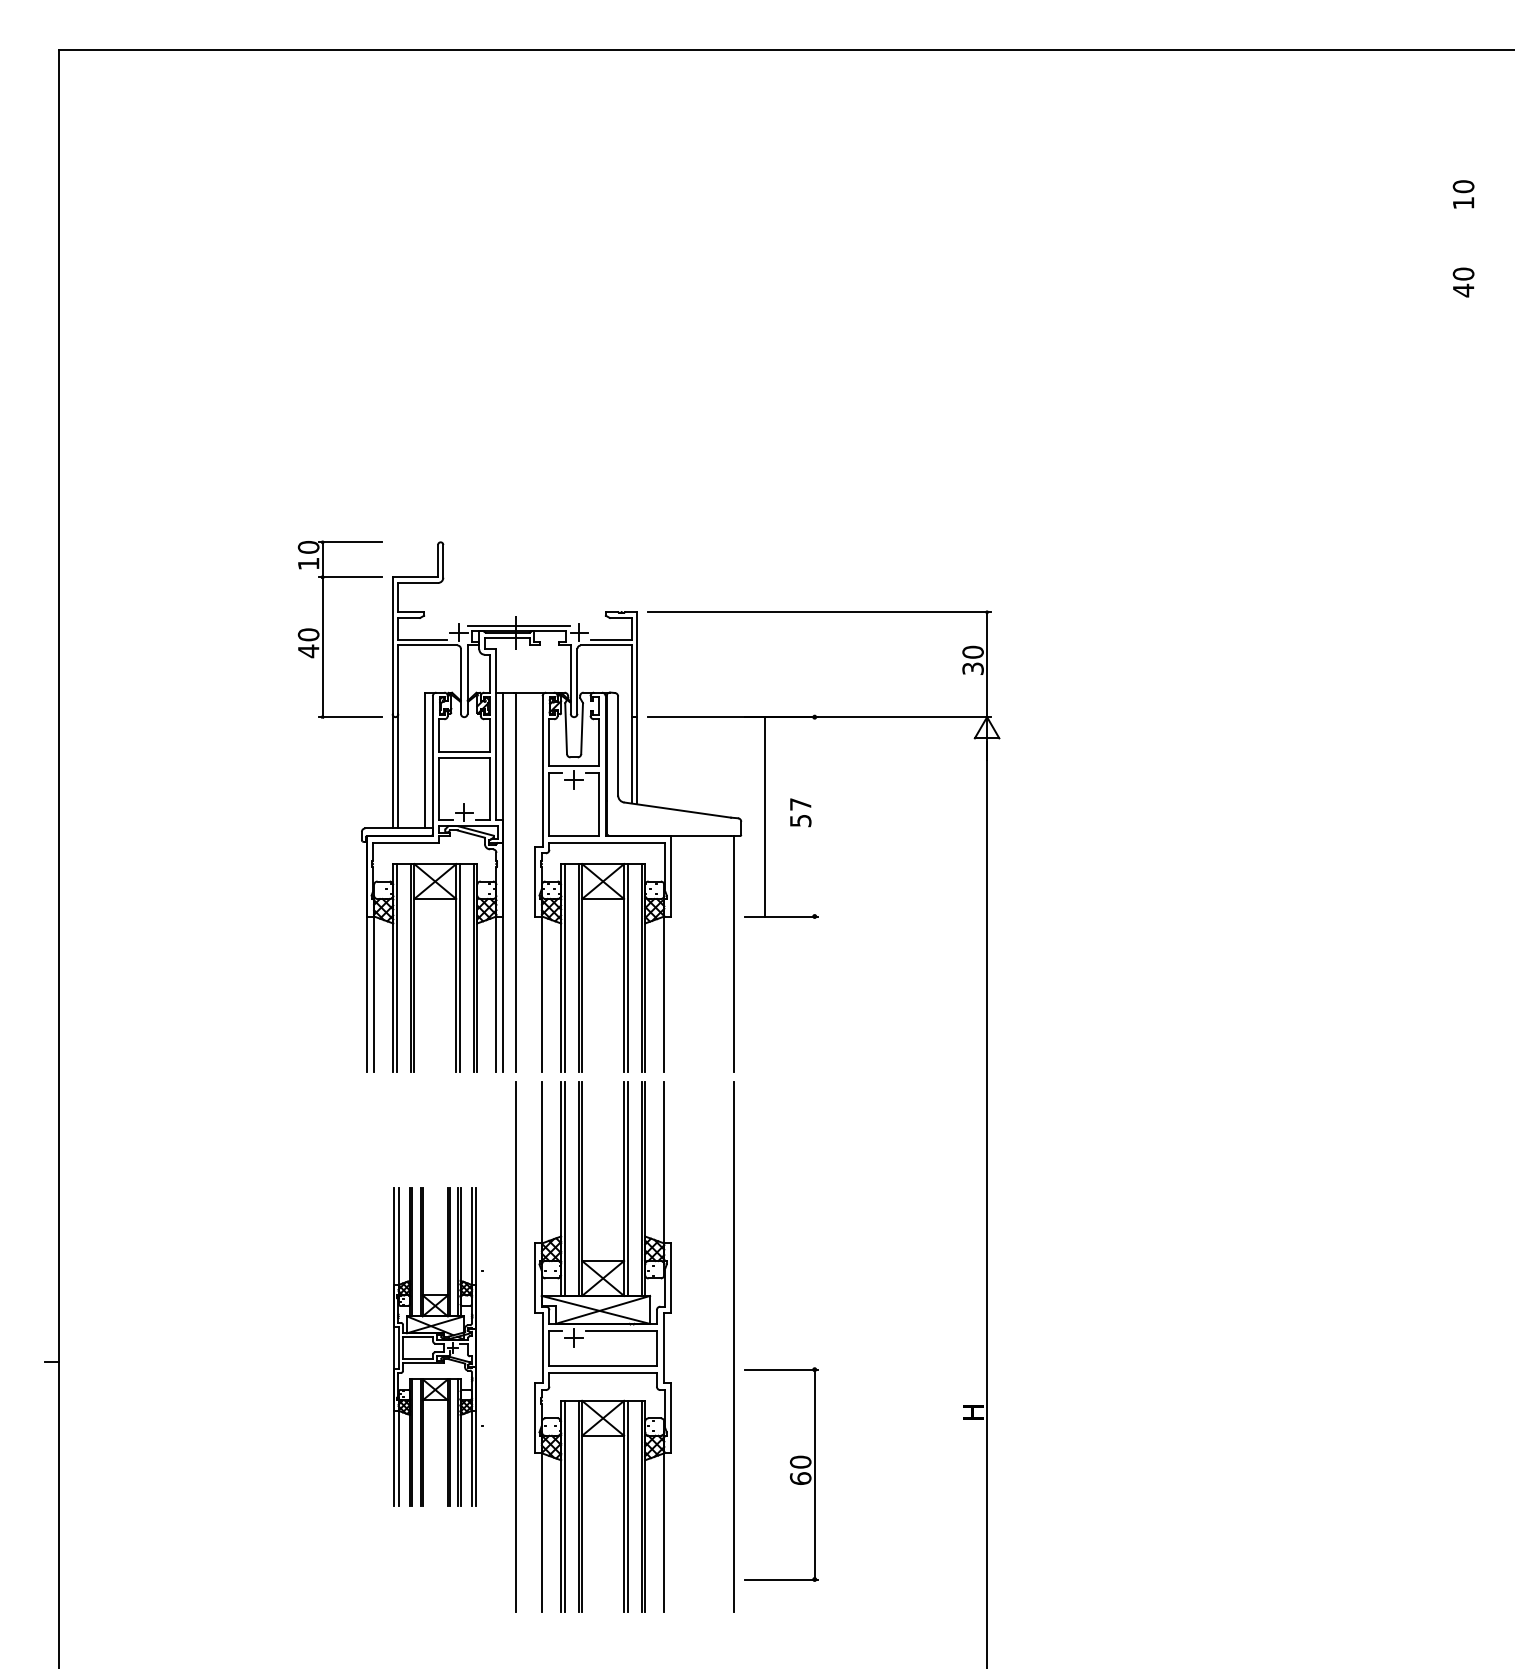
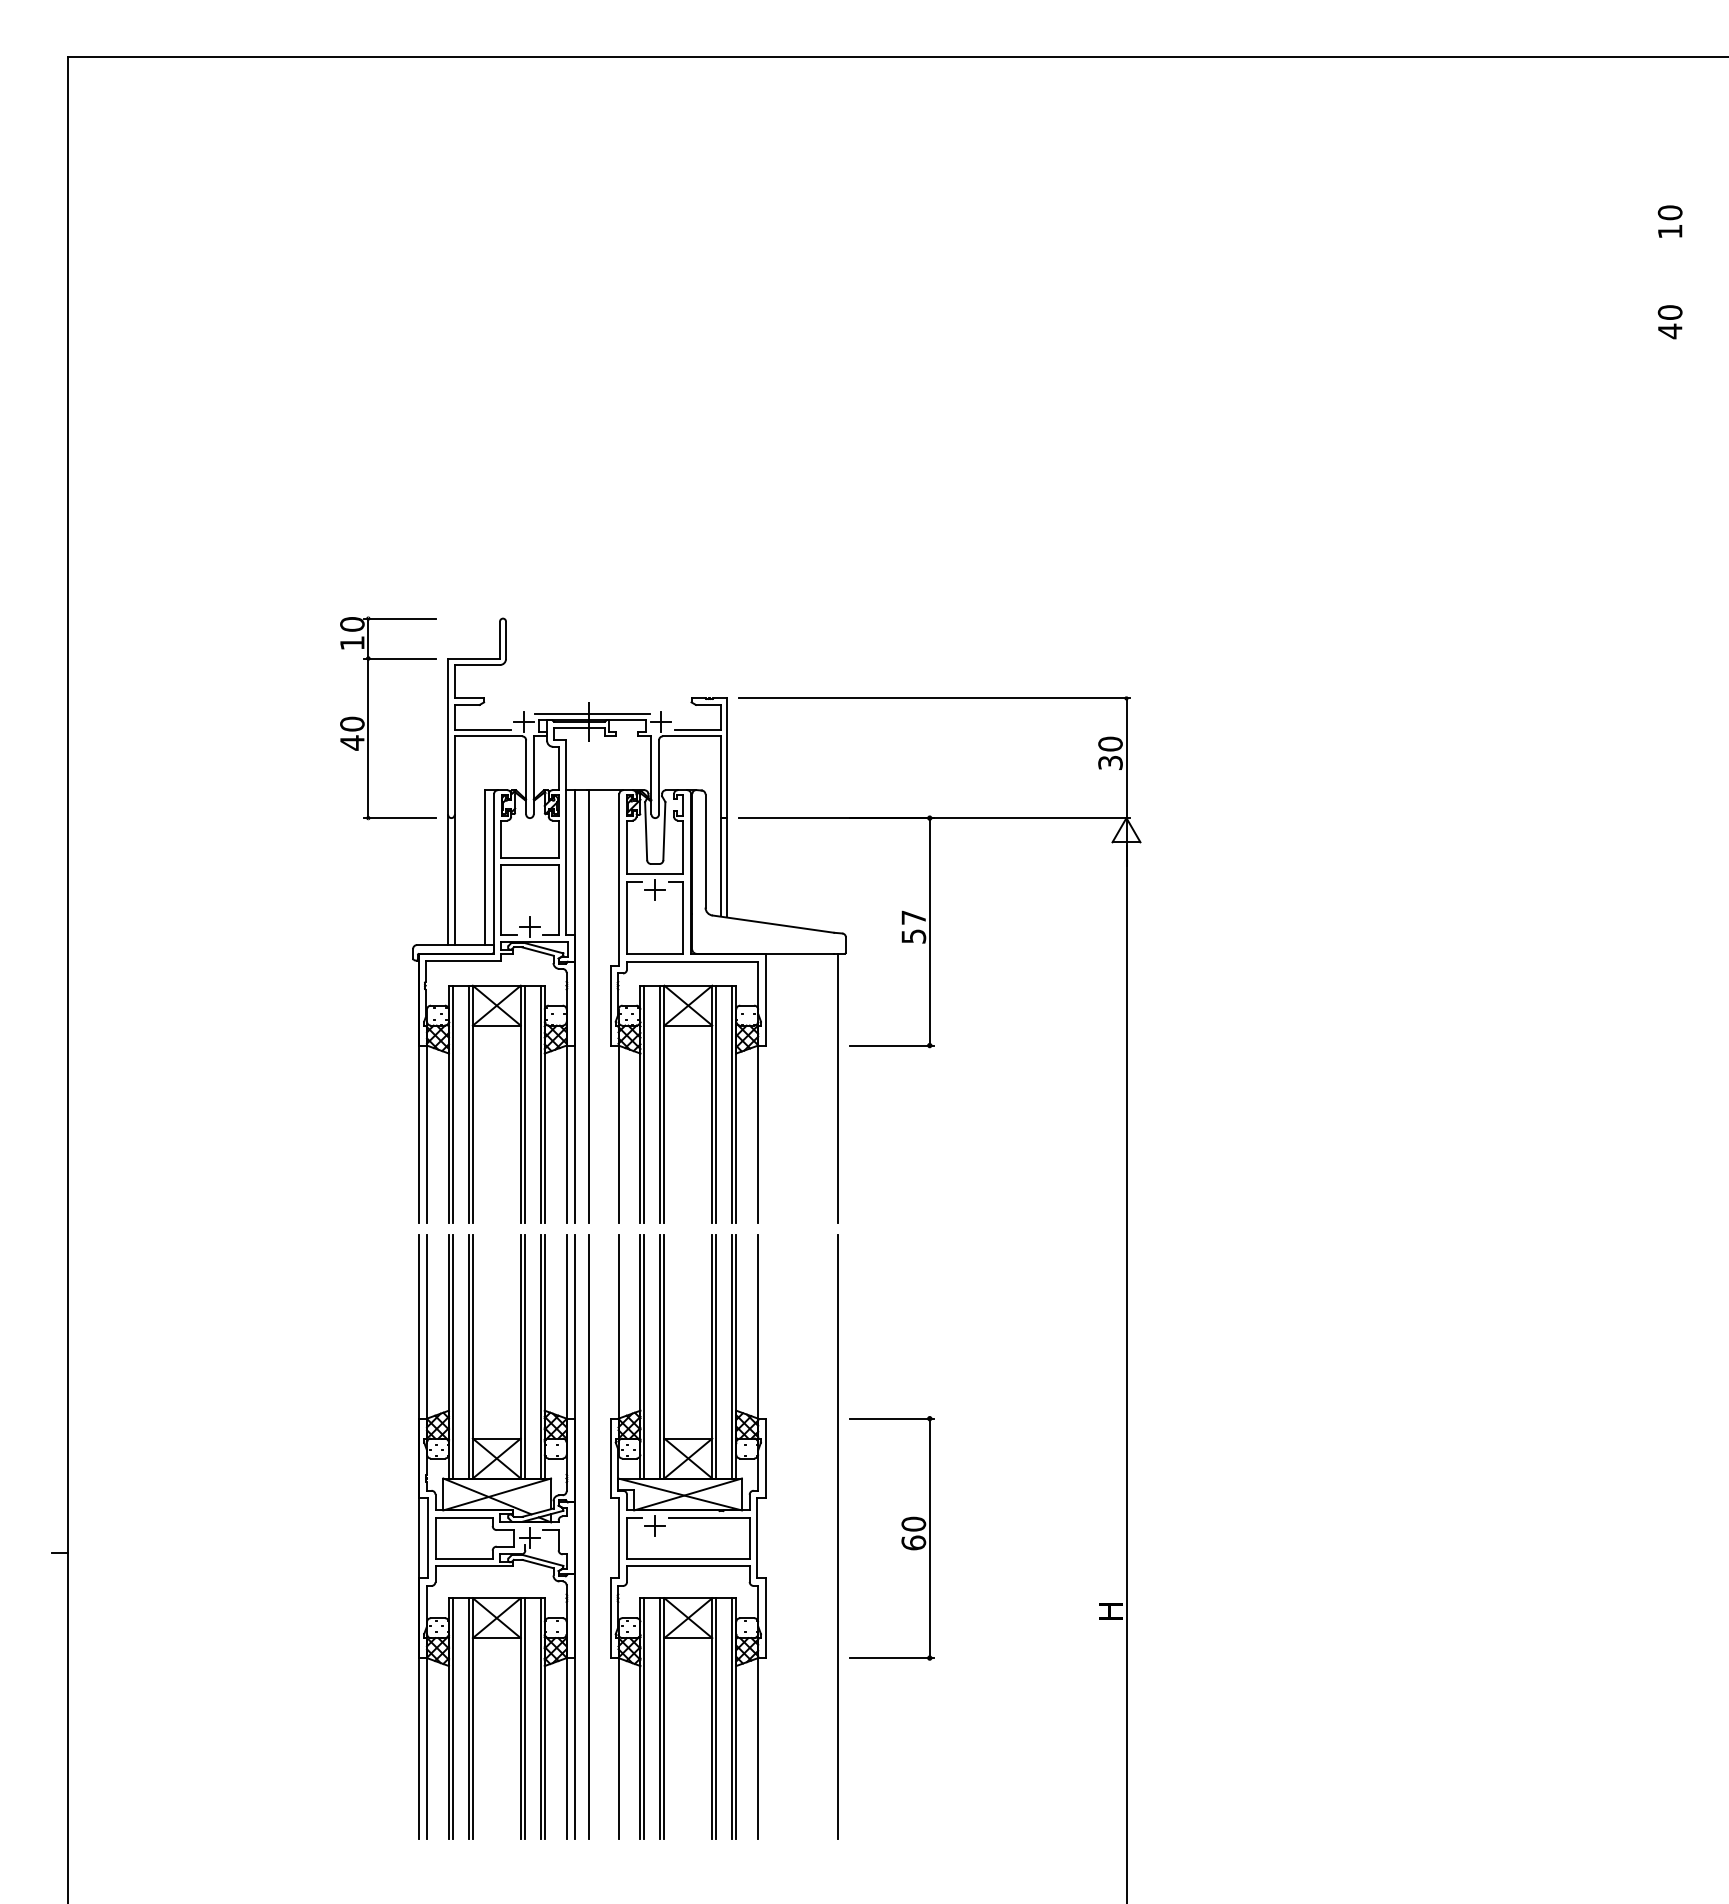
line: (764, 816) -> (929, 931), moved
part: (434, 1346) -> (496, 1536), size x1.67
part: (789, 1474) -> (901, 1538), moved

